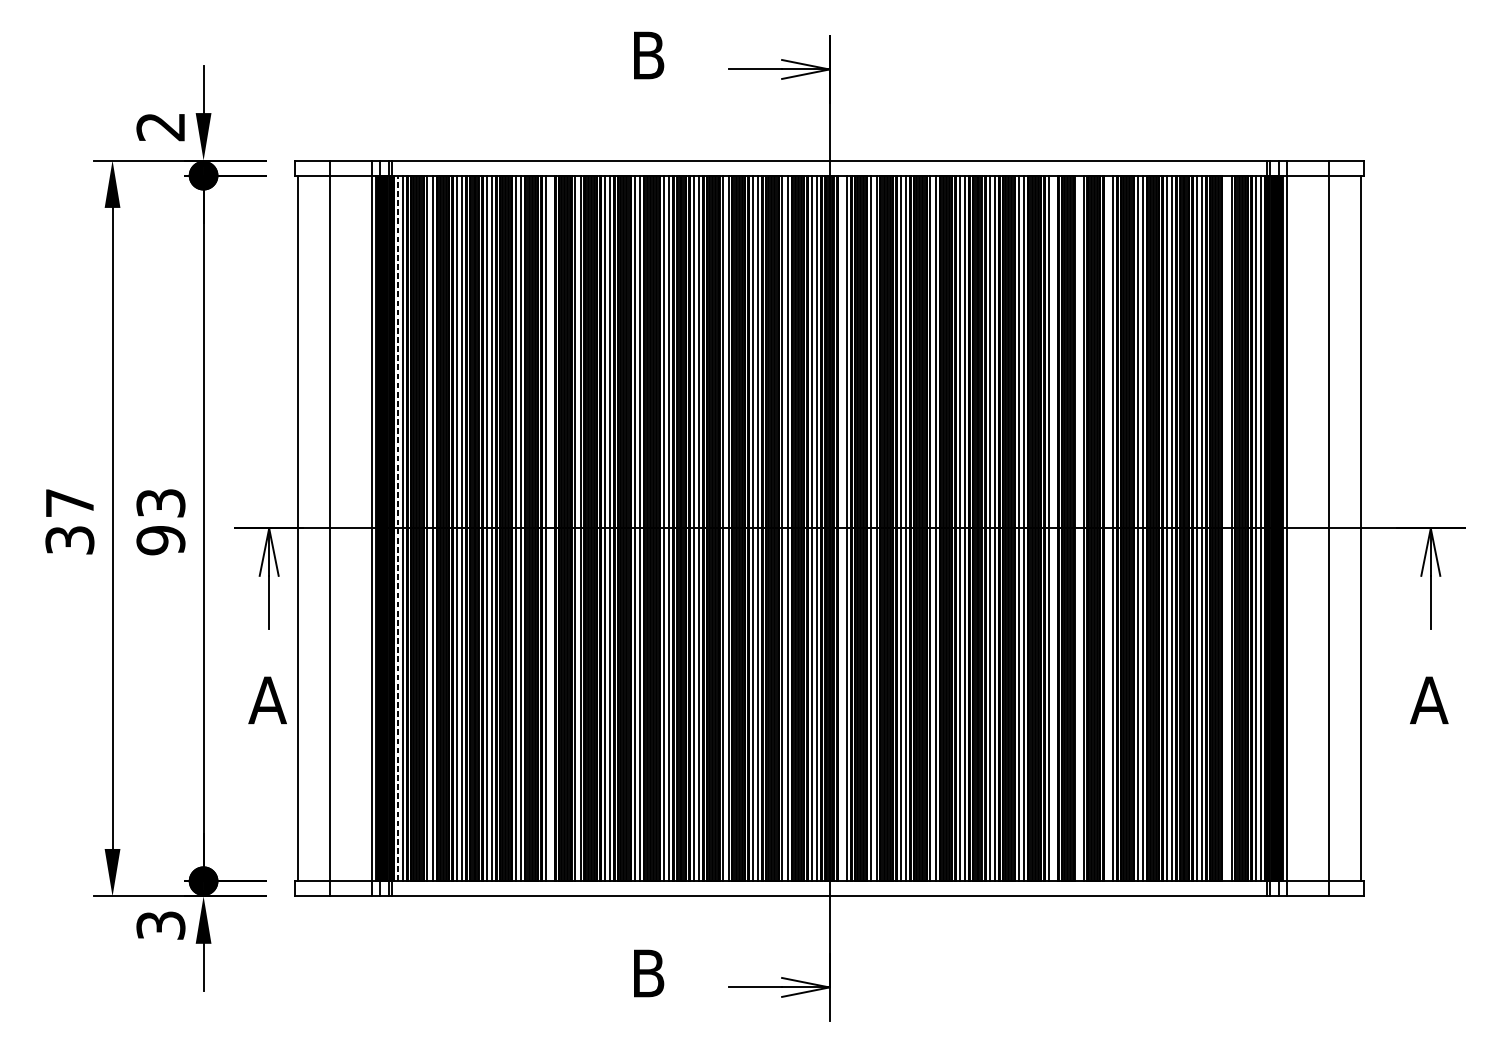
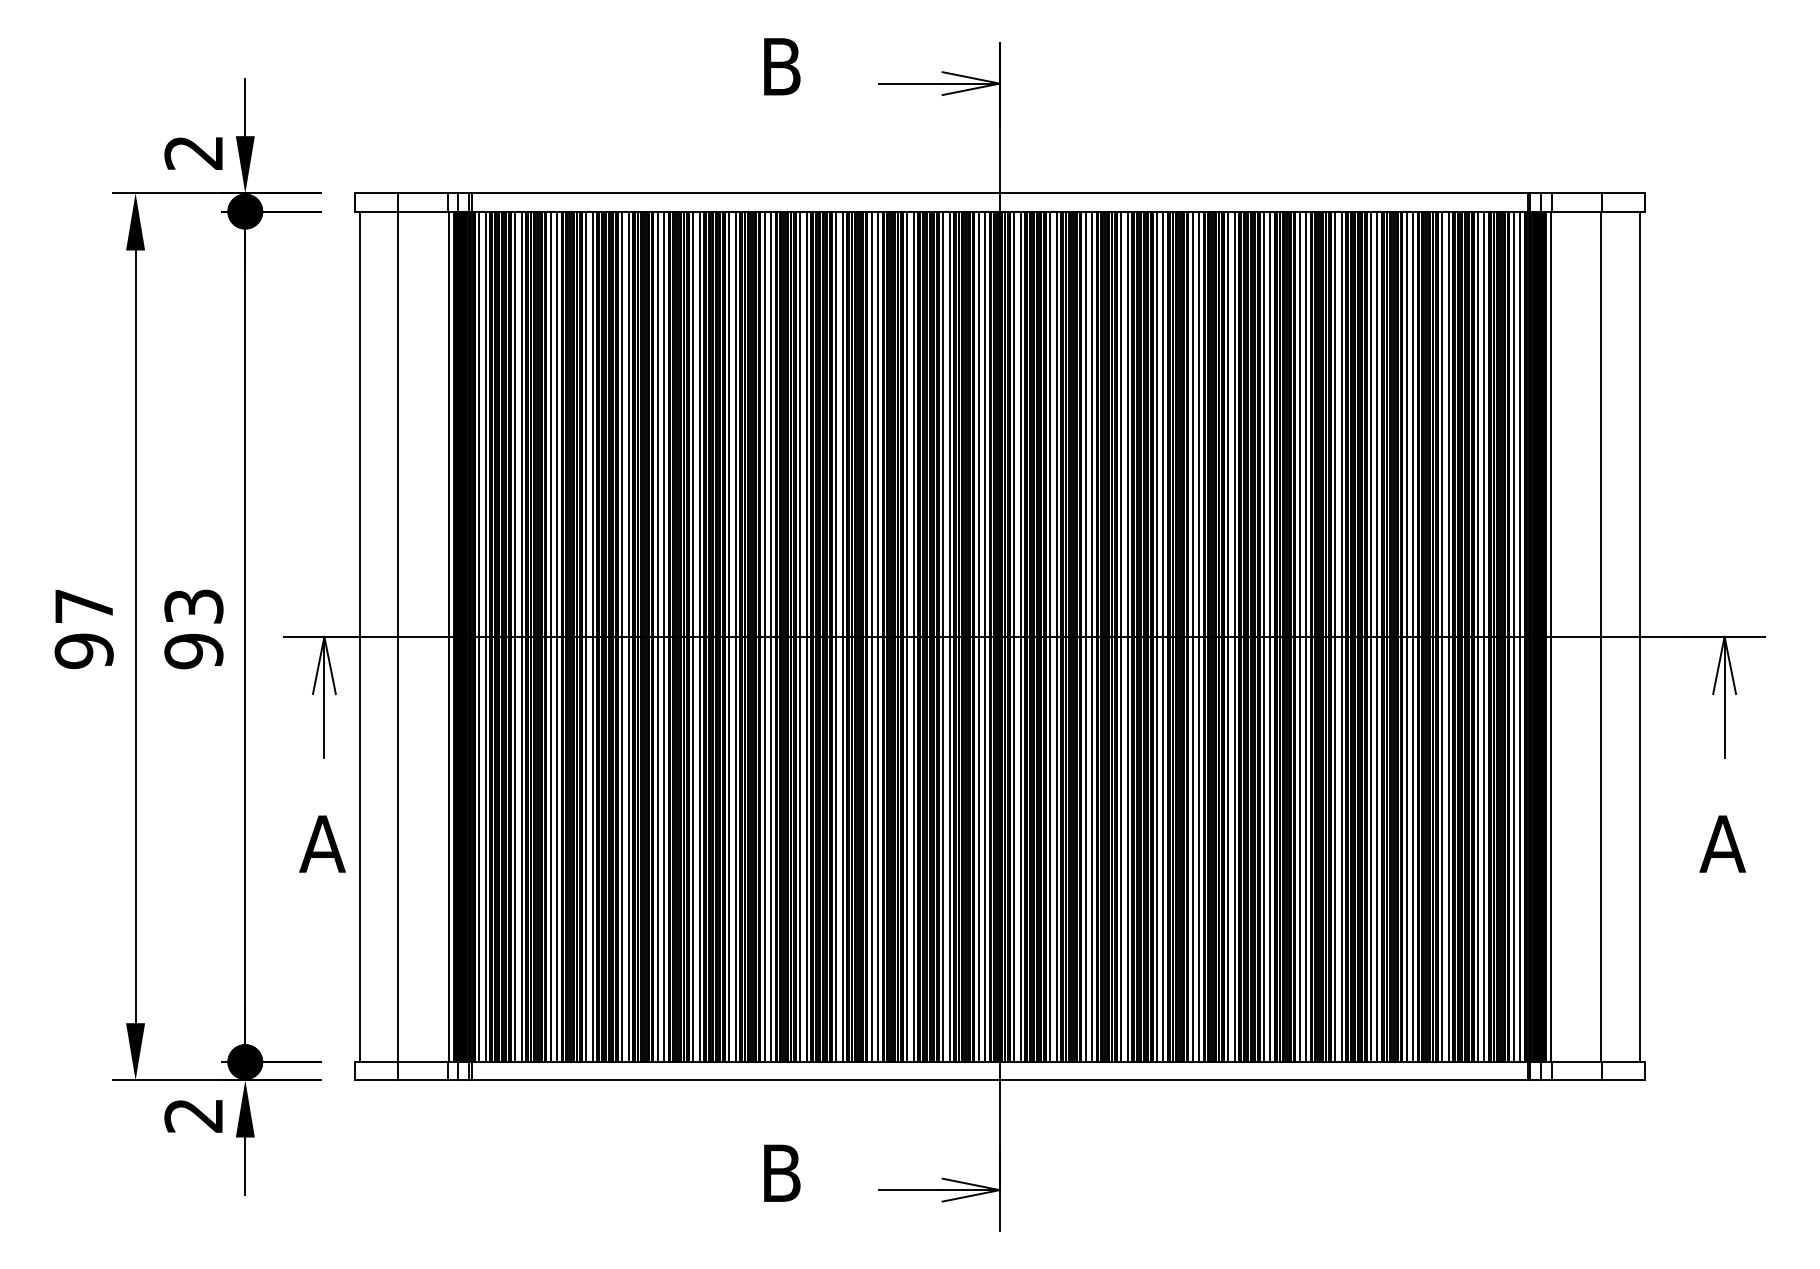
line: (397, 528) -> (479, 636), dashed -> solid
line: (551, 528) -> (664, 636), added
line: (841, 528) -> (1014, 636), added
line: (1054, 528) -> (1270, 636), added
line: (1078, 528) -> (1299, 636), added
line: (1107, 528) -> (1335, 636), added
line: (1226, 528) -> (1478, 636), added
text: (69, 540) -> (83, 651), 37 -> 97
text: (160, 925) -> (193, 1115), 3 -> 2

